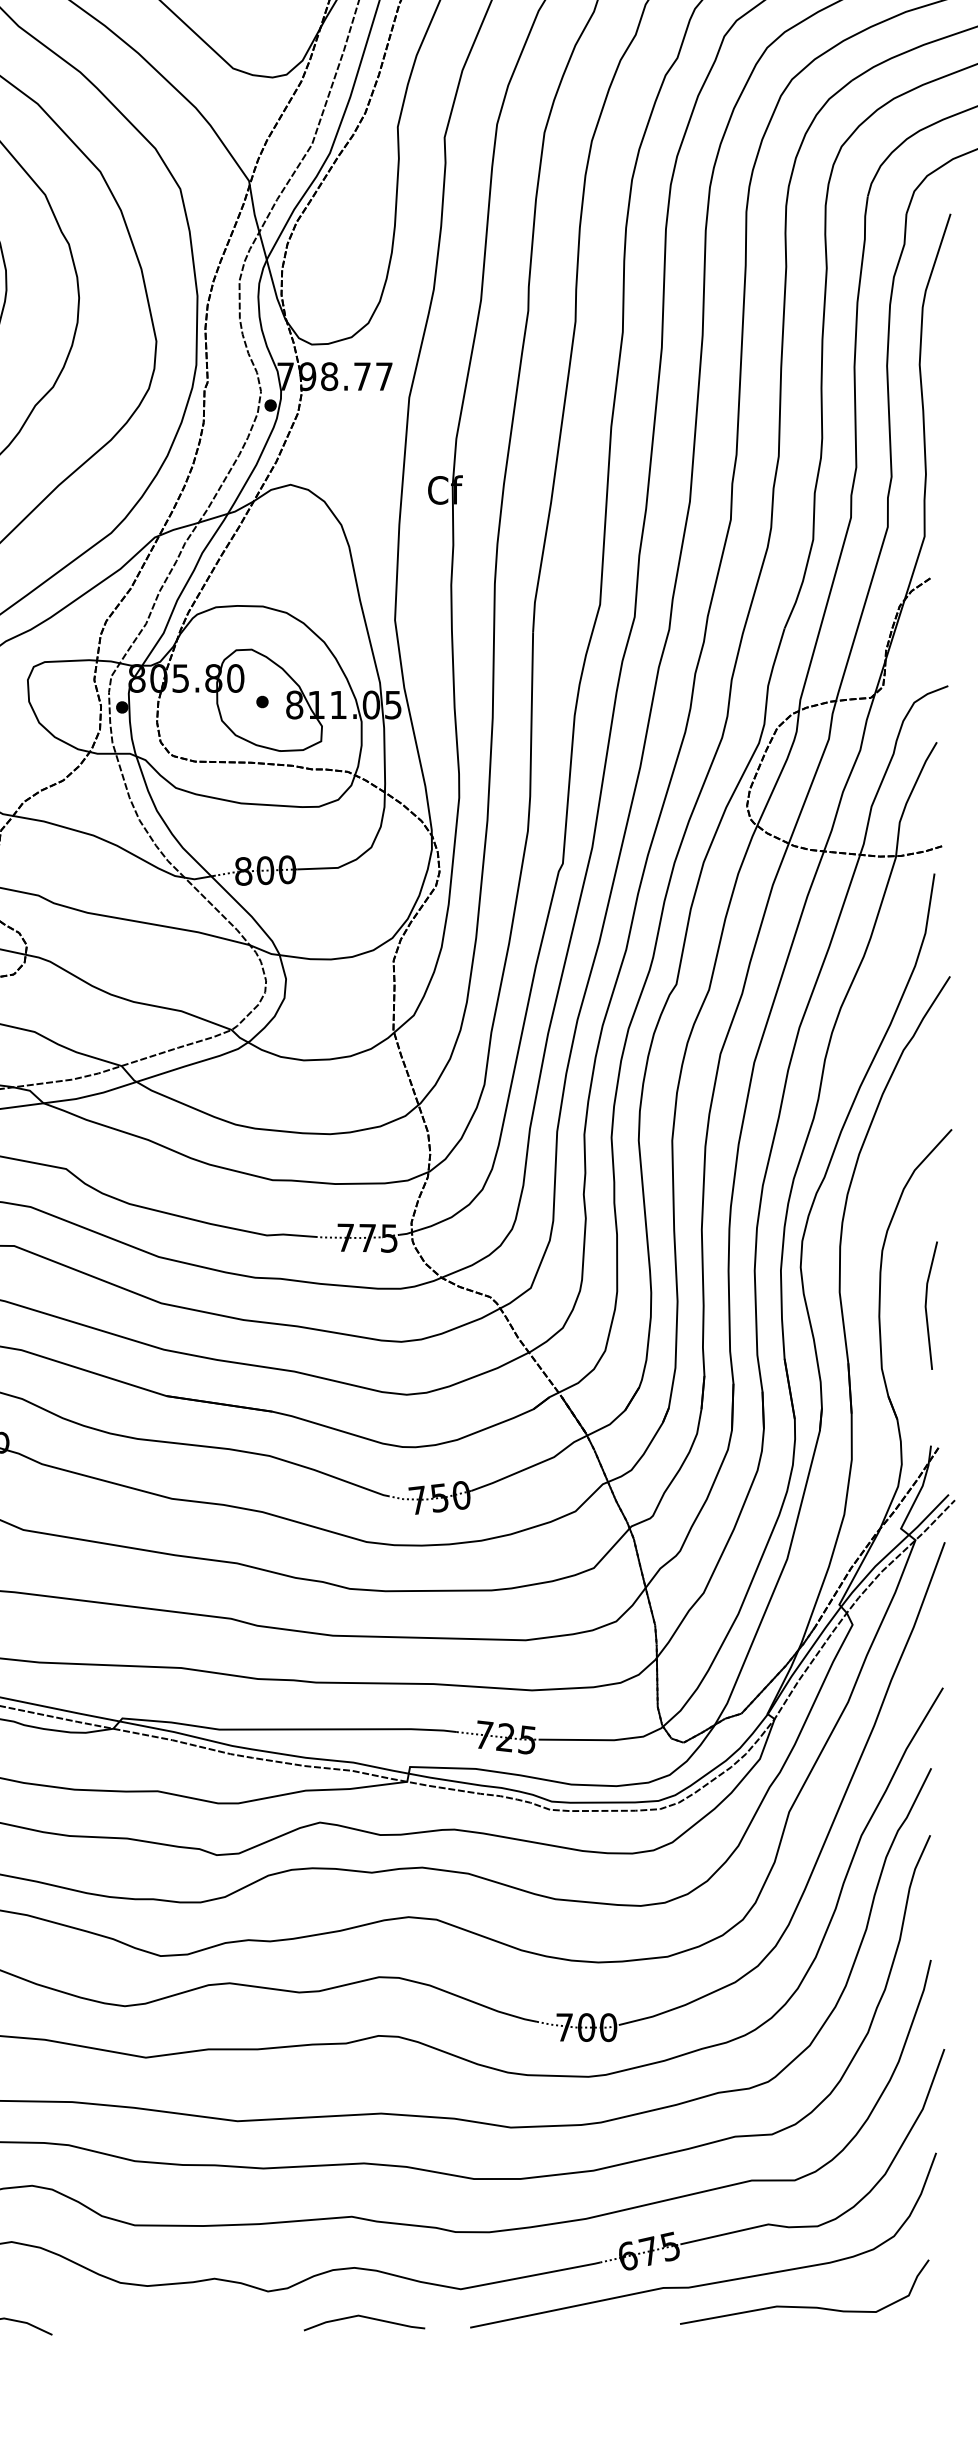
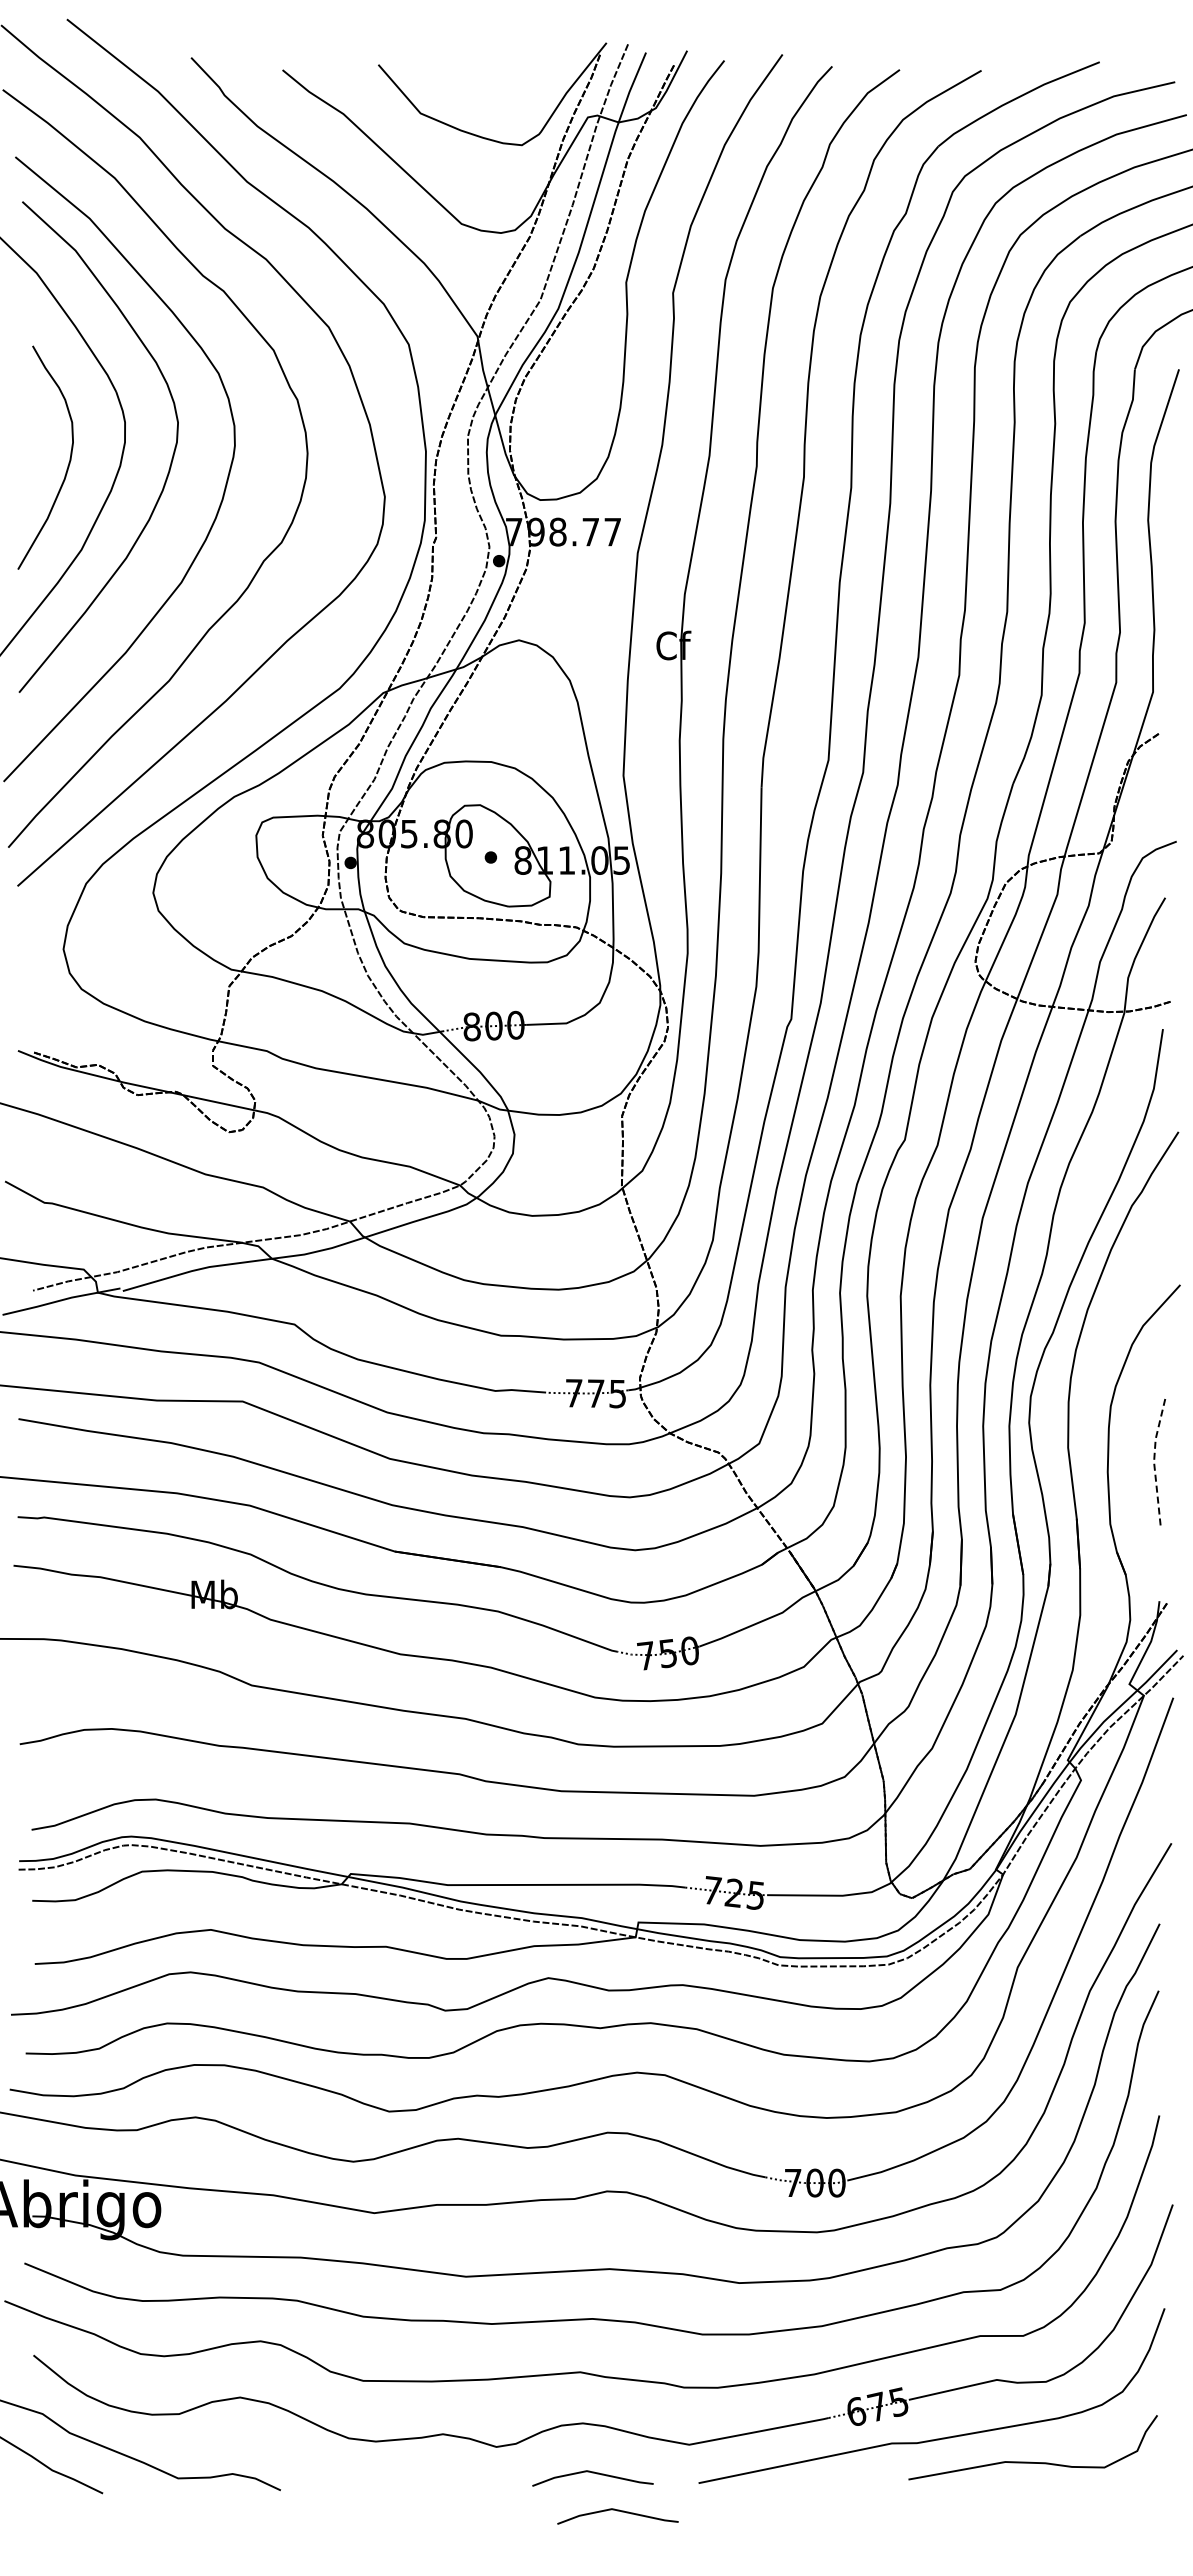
line: (926, 1304) -> (1154, 1460), solid -> dashed
line: (389, 2355) -> (617, 2511), added

